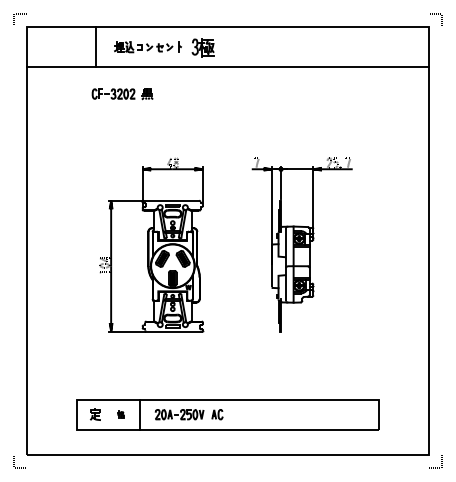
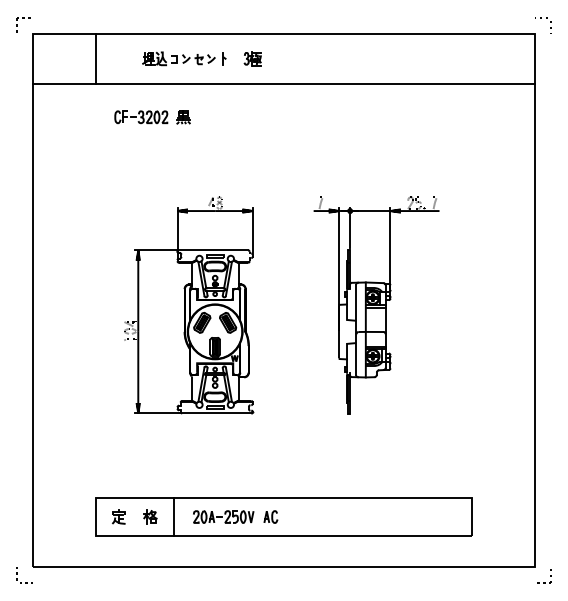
line: (96, 46) -> (95, 58), moved
part: (202, 46) -> (252, 58), size x0.62
part: (120, 414) -> (150, 516), size x1.67

